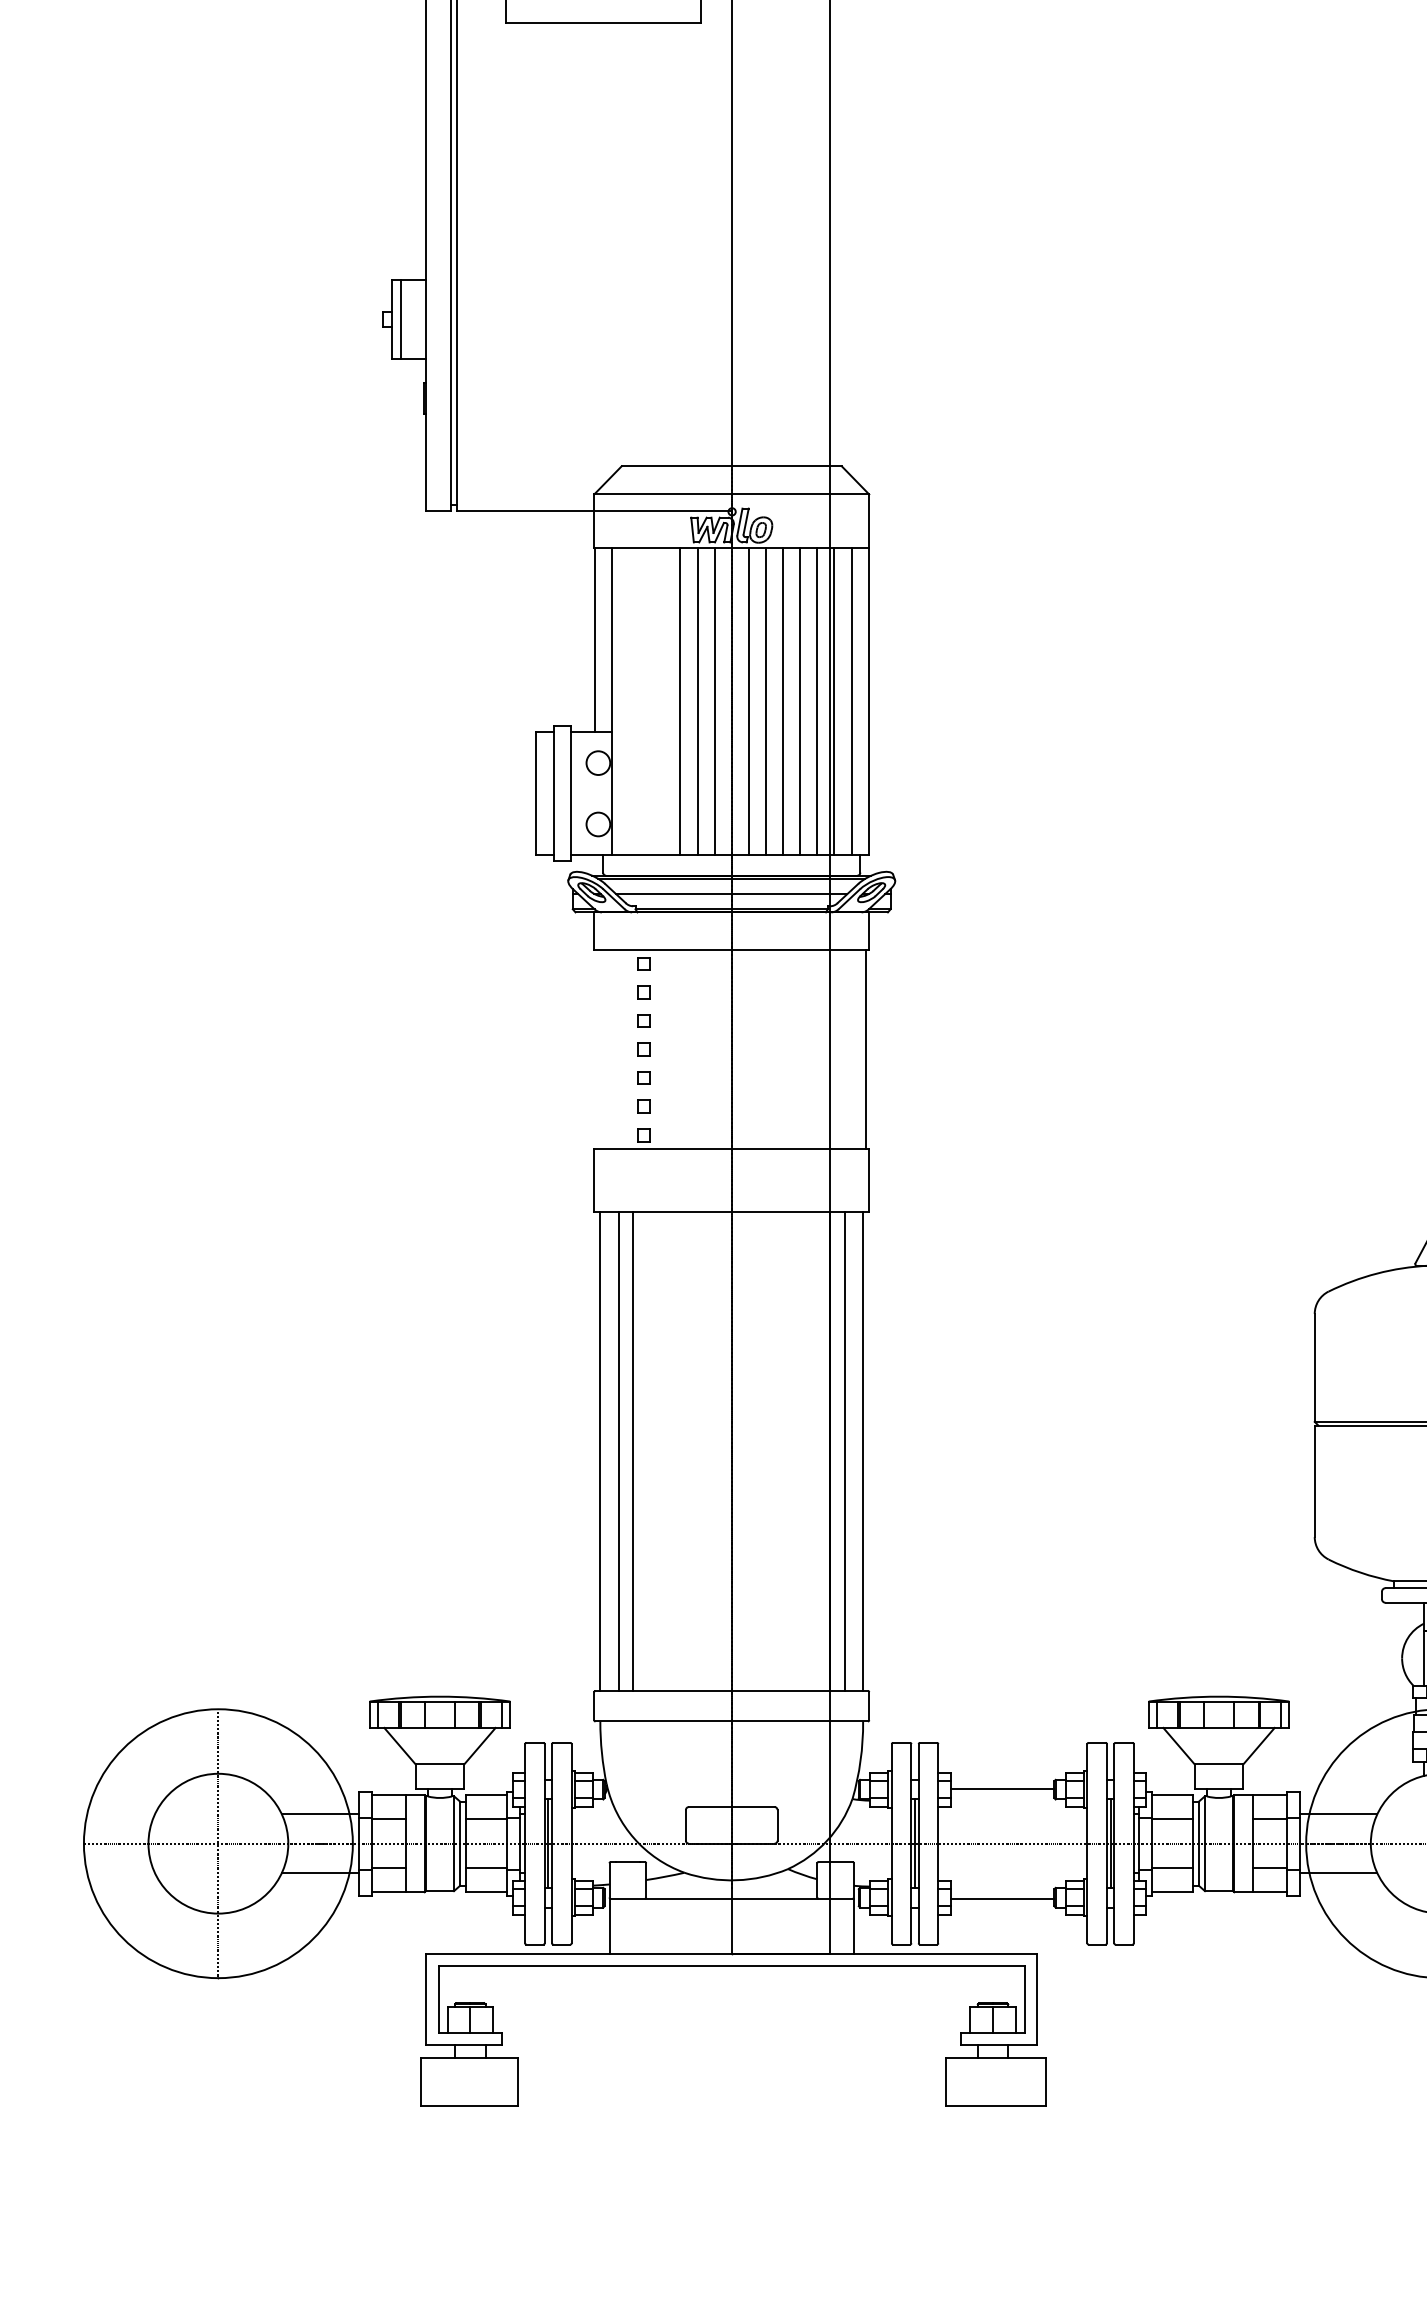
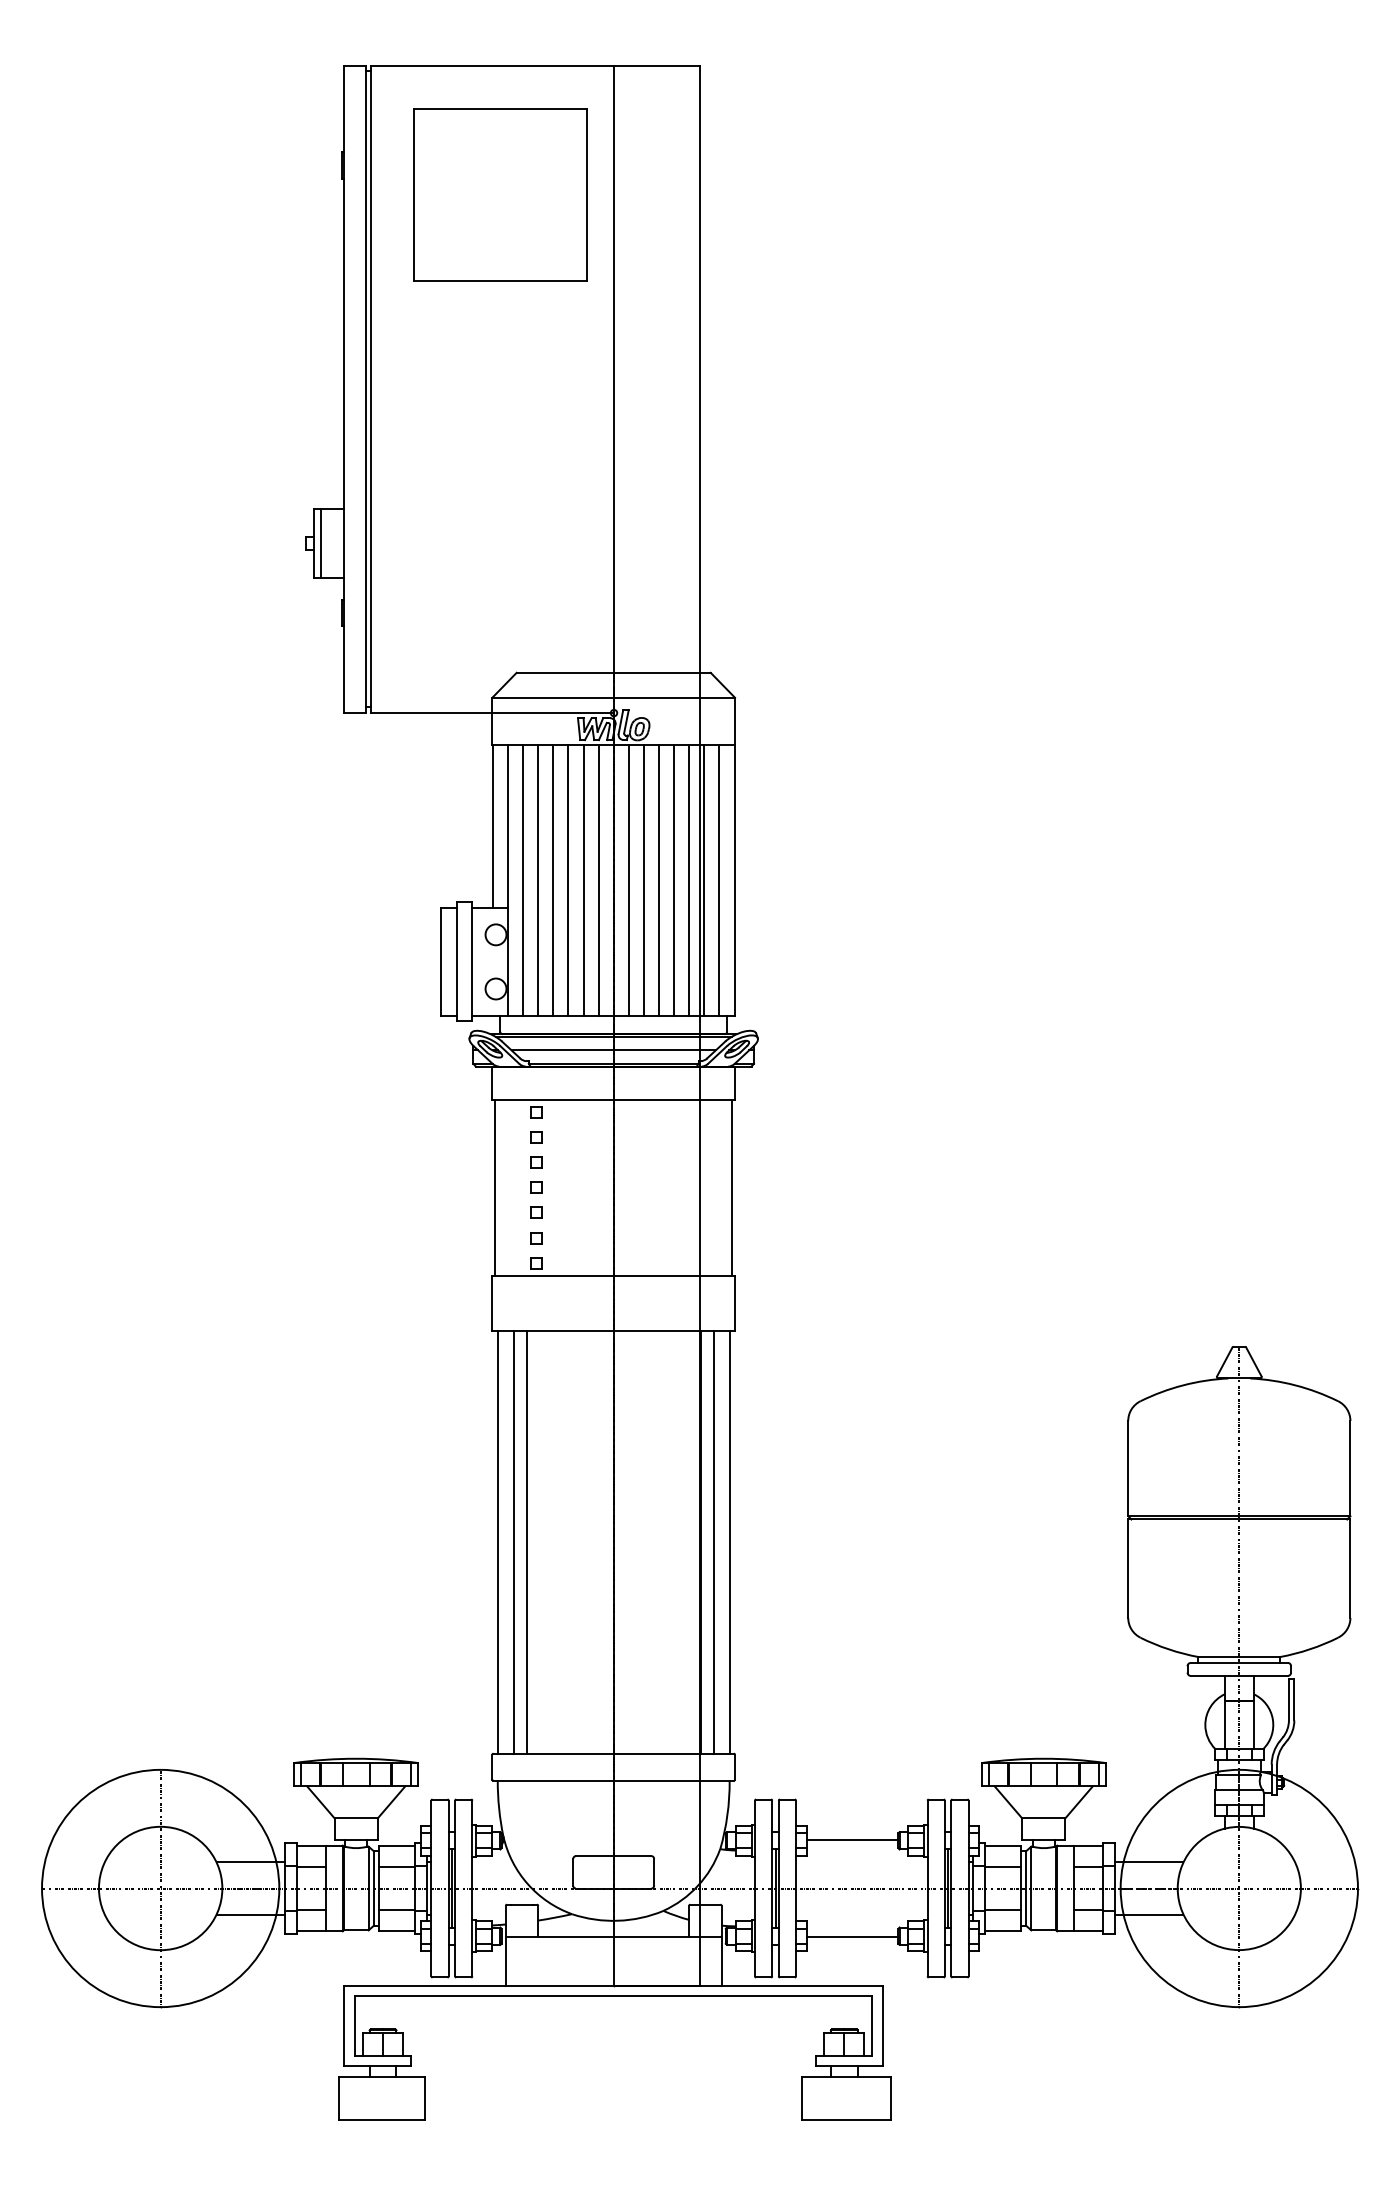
line: (629, 701) -> (523, 880), added
line: (646, 701) -> (538, 880), added
line: (663, 701) -> (553, 880), added
line: (597, 1049) -> (495, 1187), added

